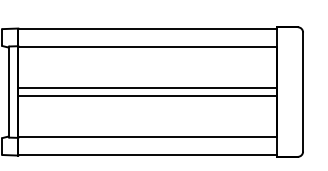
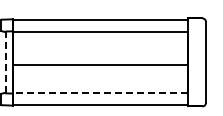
line: (147, 89) -> (100, 60), removed
line: (7, 90) -> (5, 61), solid -> dashed
line: (147, 137) -> (100, 93), solid -> dashed

